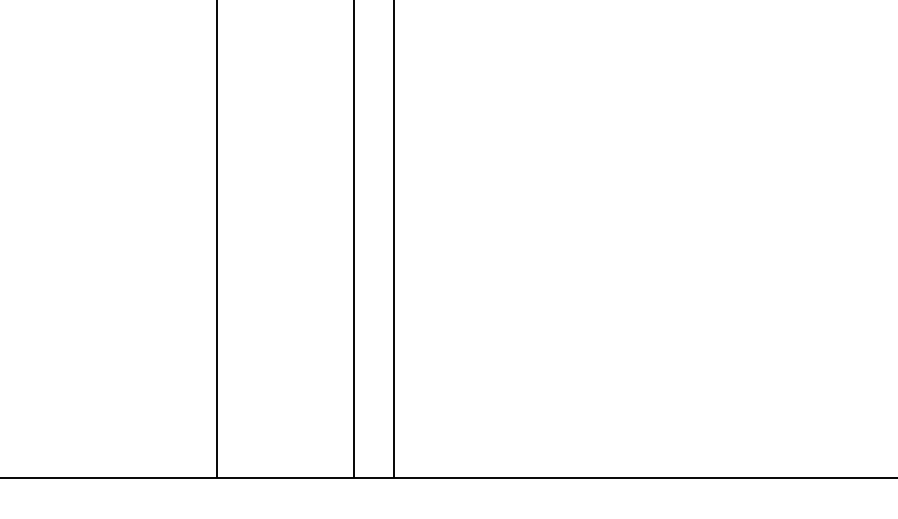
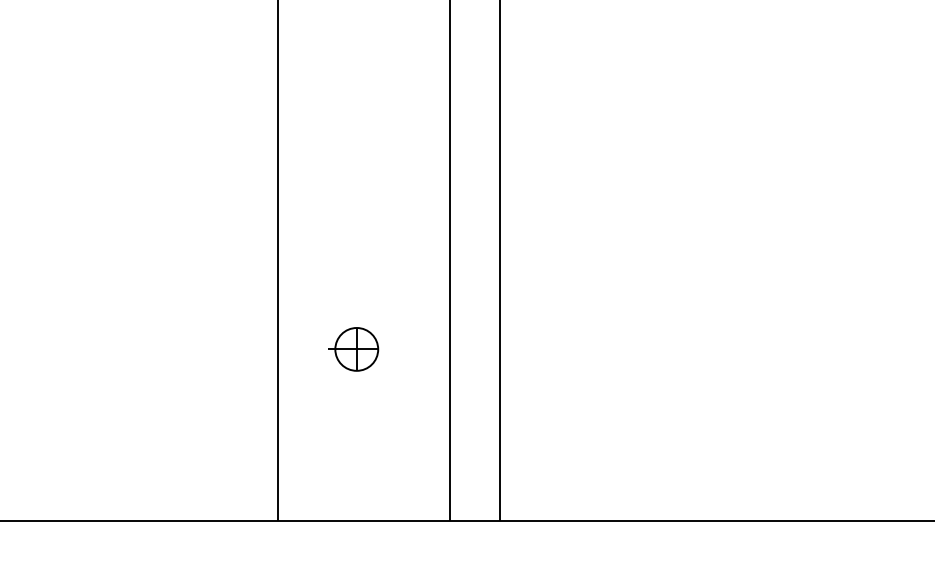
part: (277, 340) -> (353, 348), added

